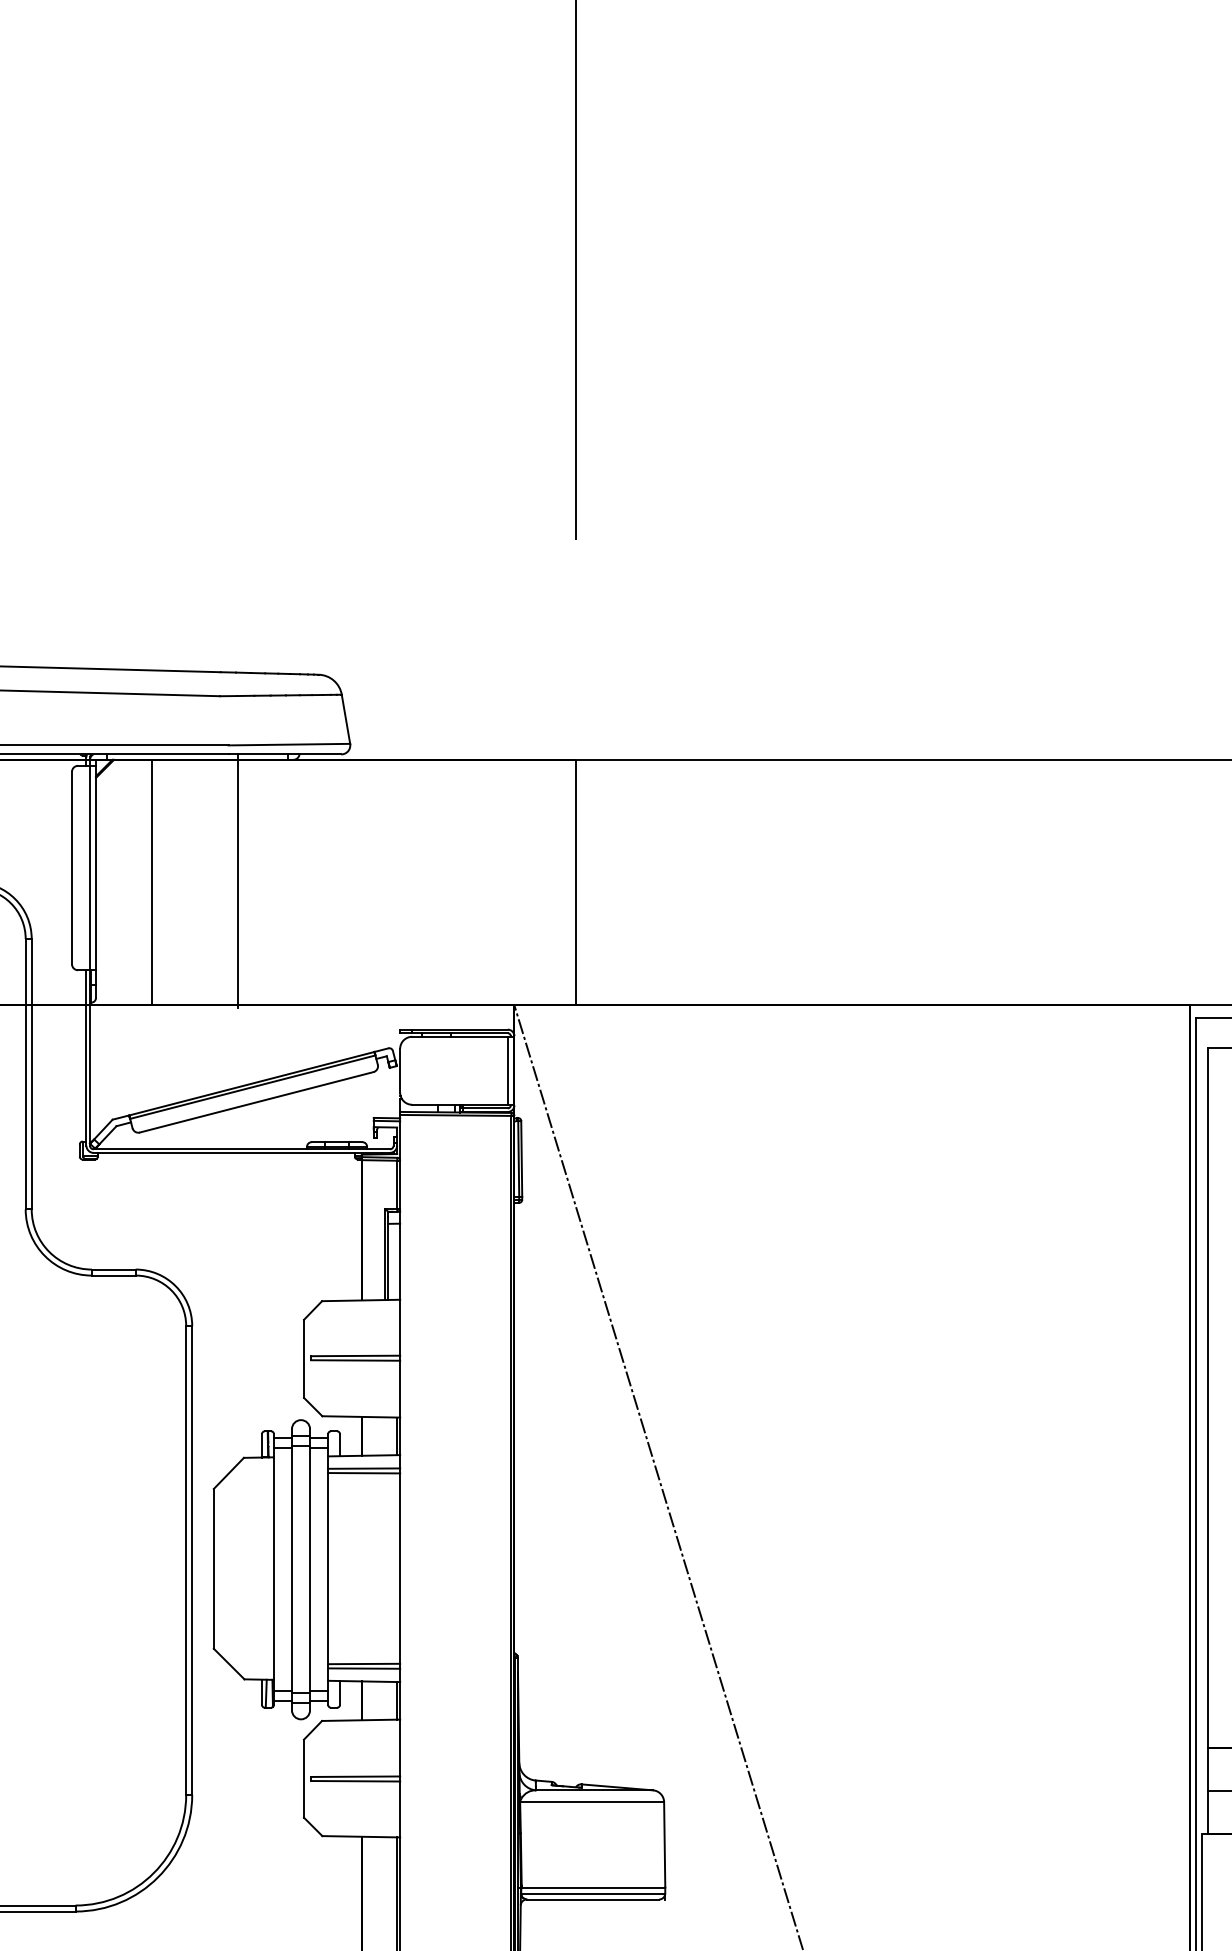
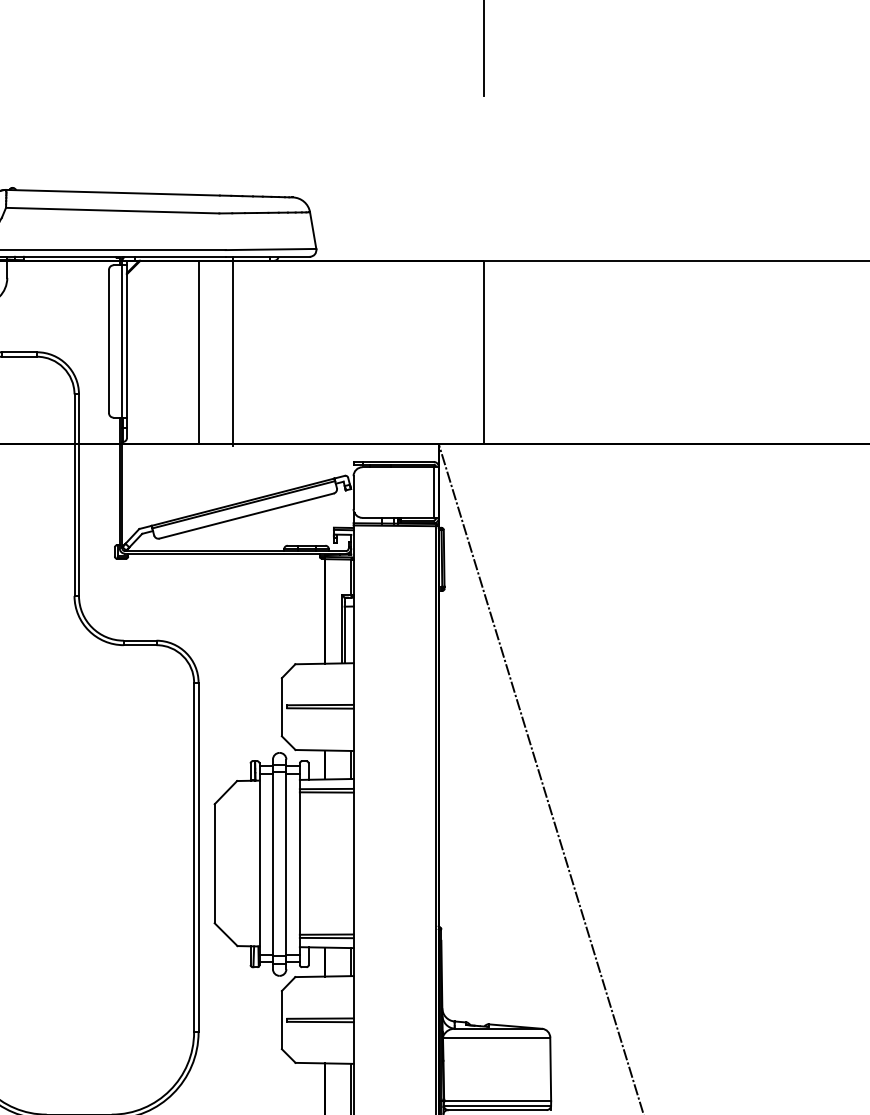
line: (152, 882) -> (198, 352), moved

